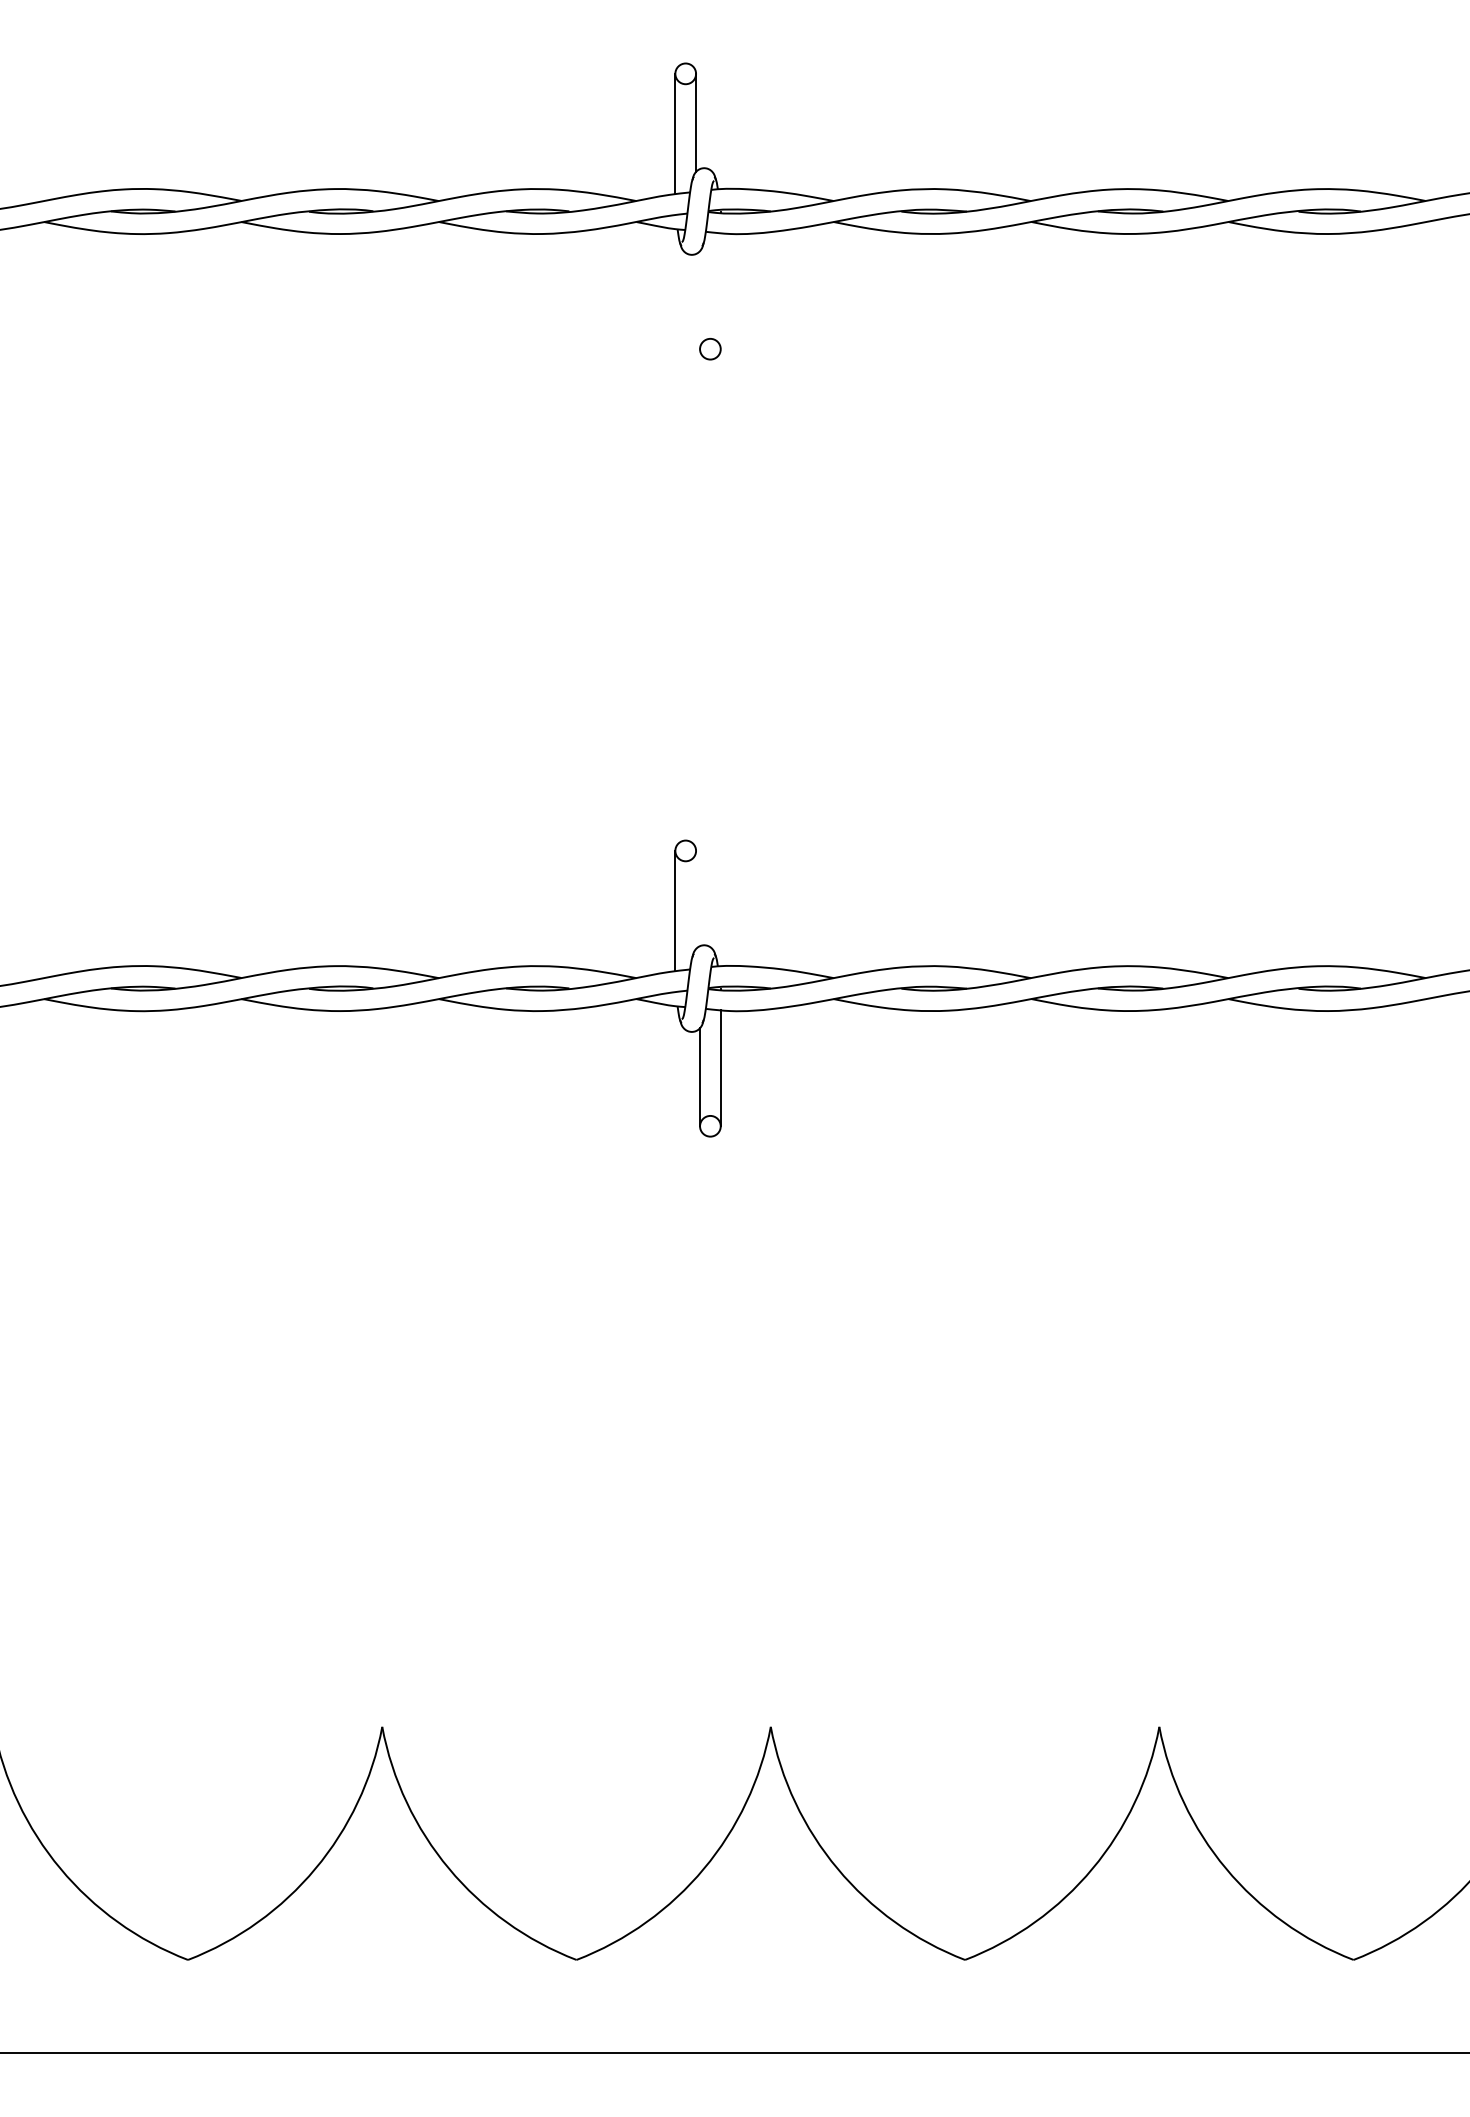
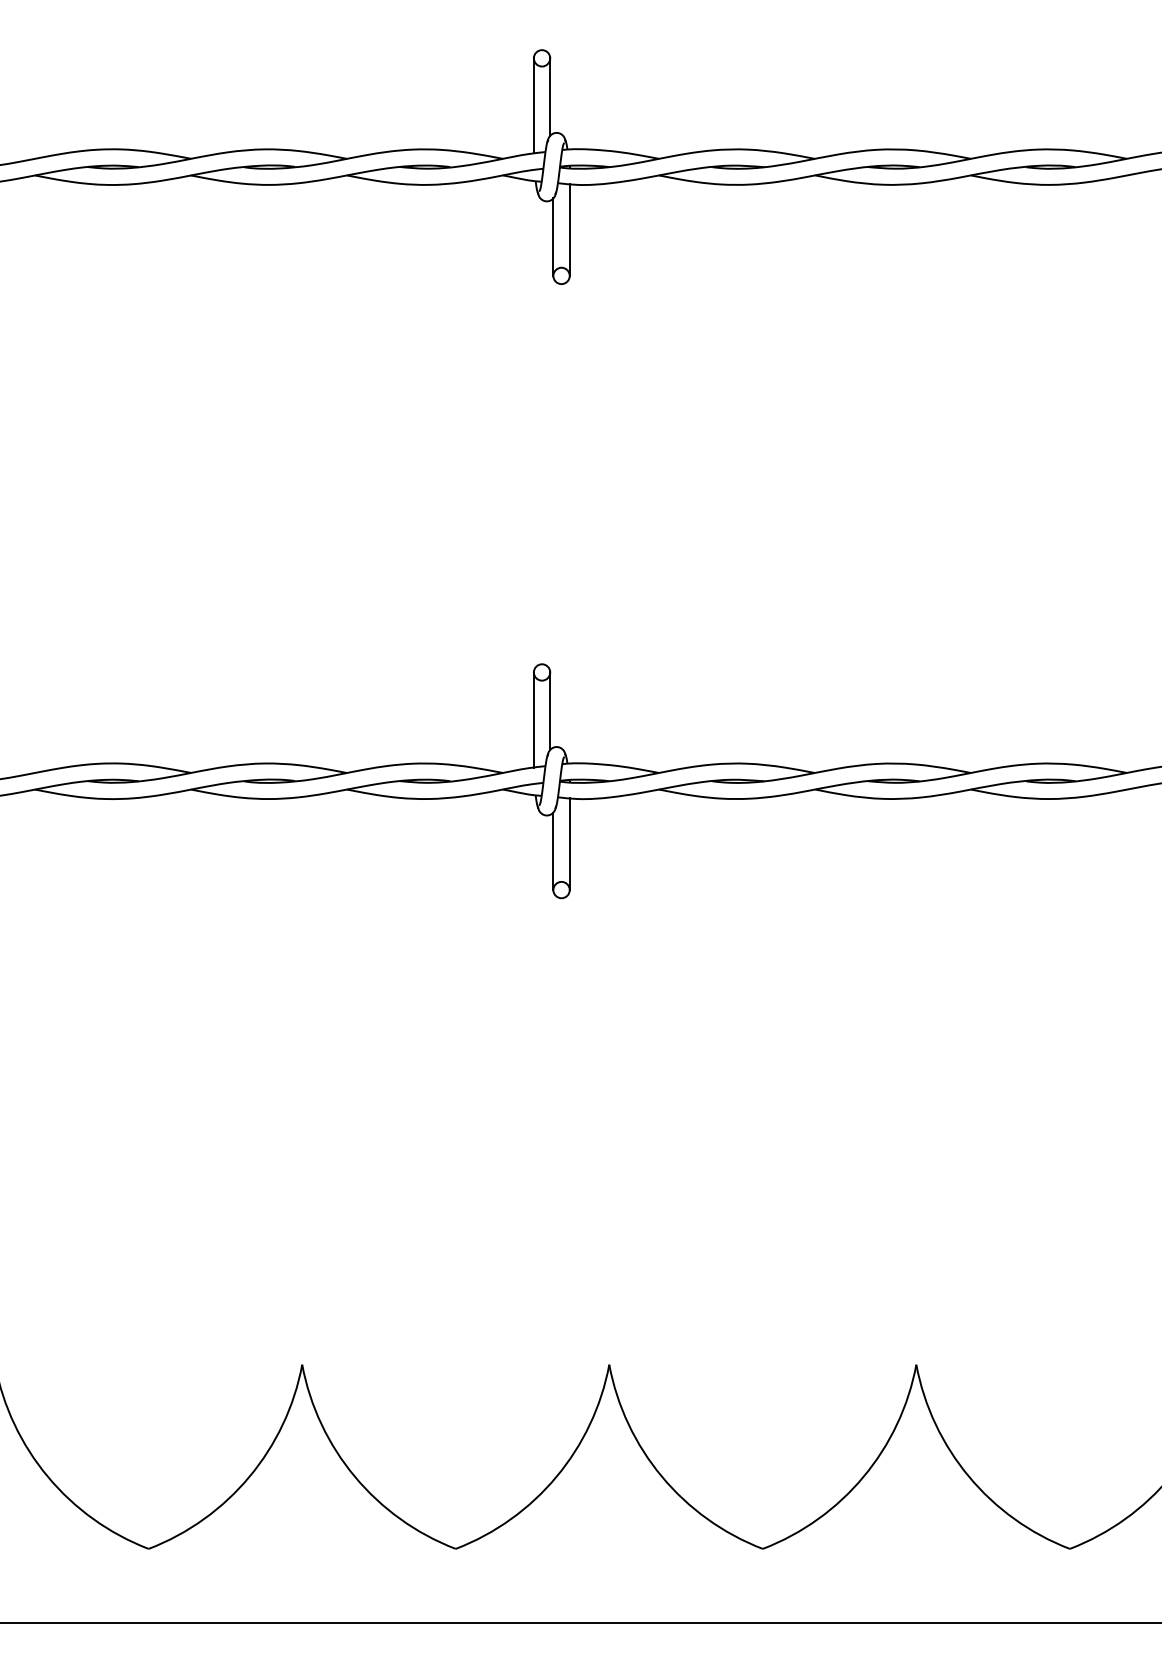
line: (720, 291) -> (569, 230), added
line: (700, 300) -> (553, 237), added
line: (696, 899) -> (550, 710), added

